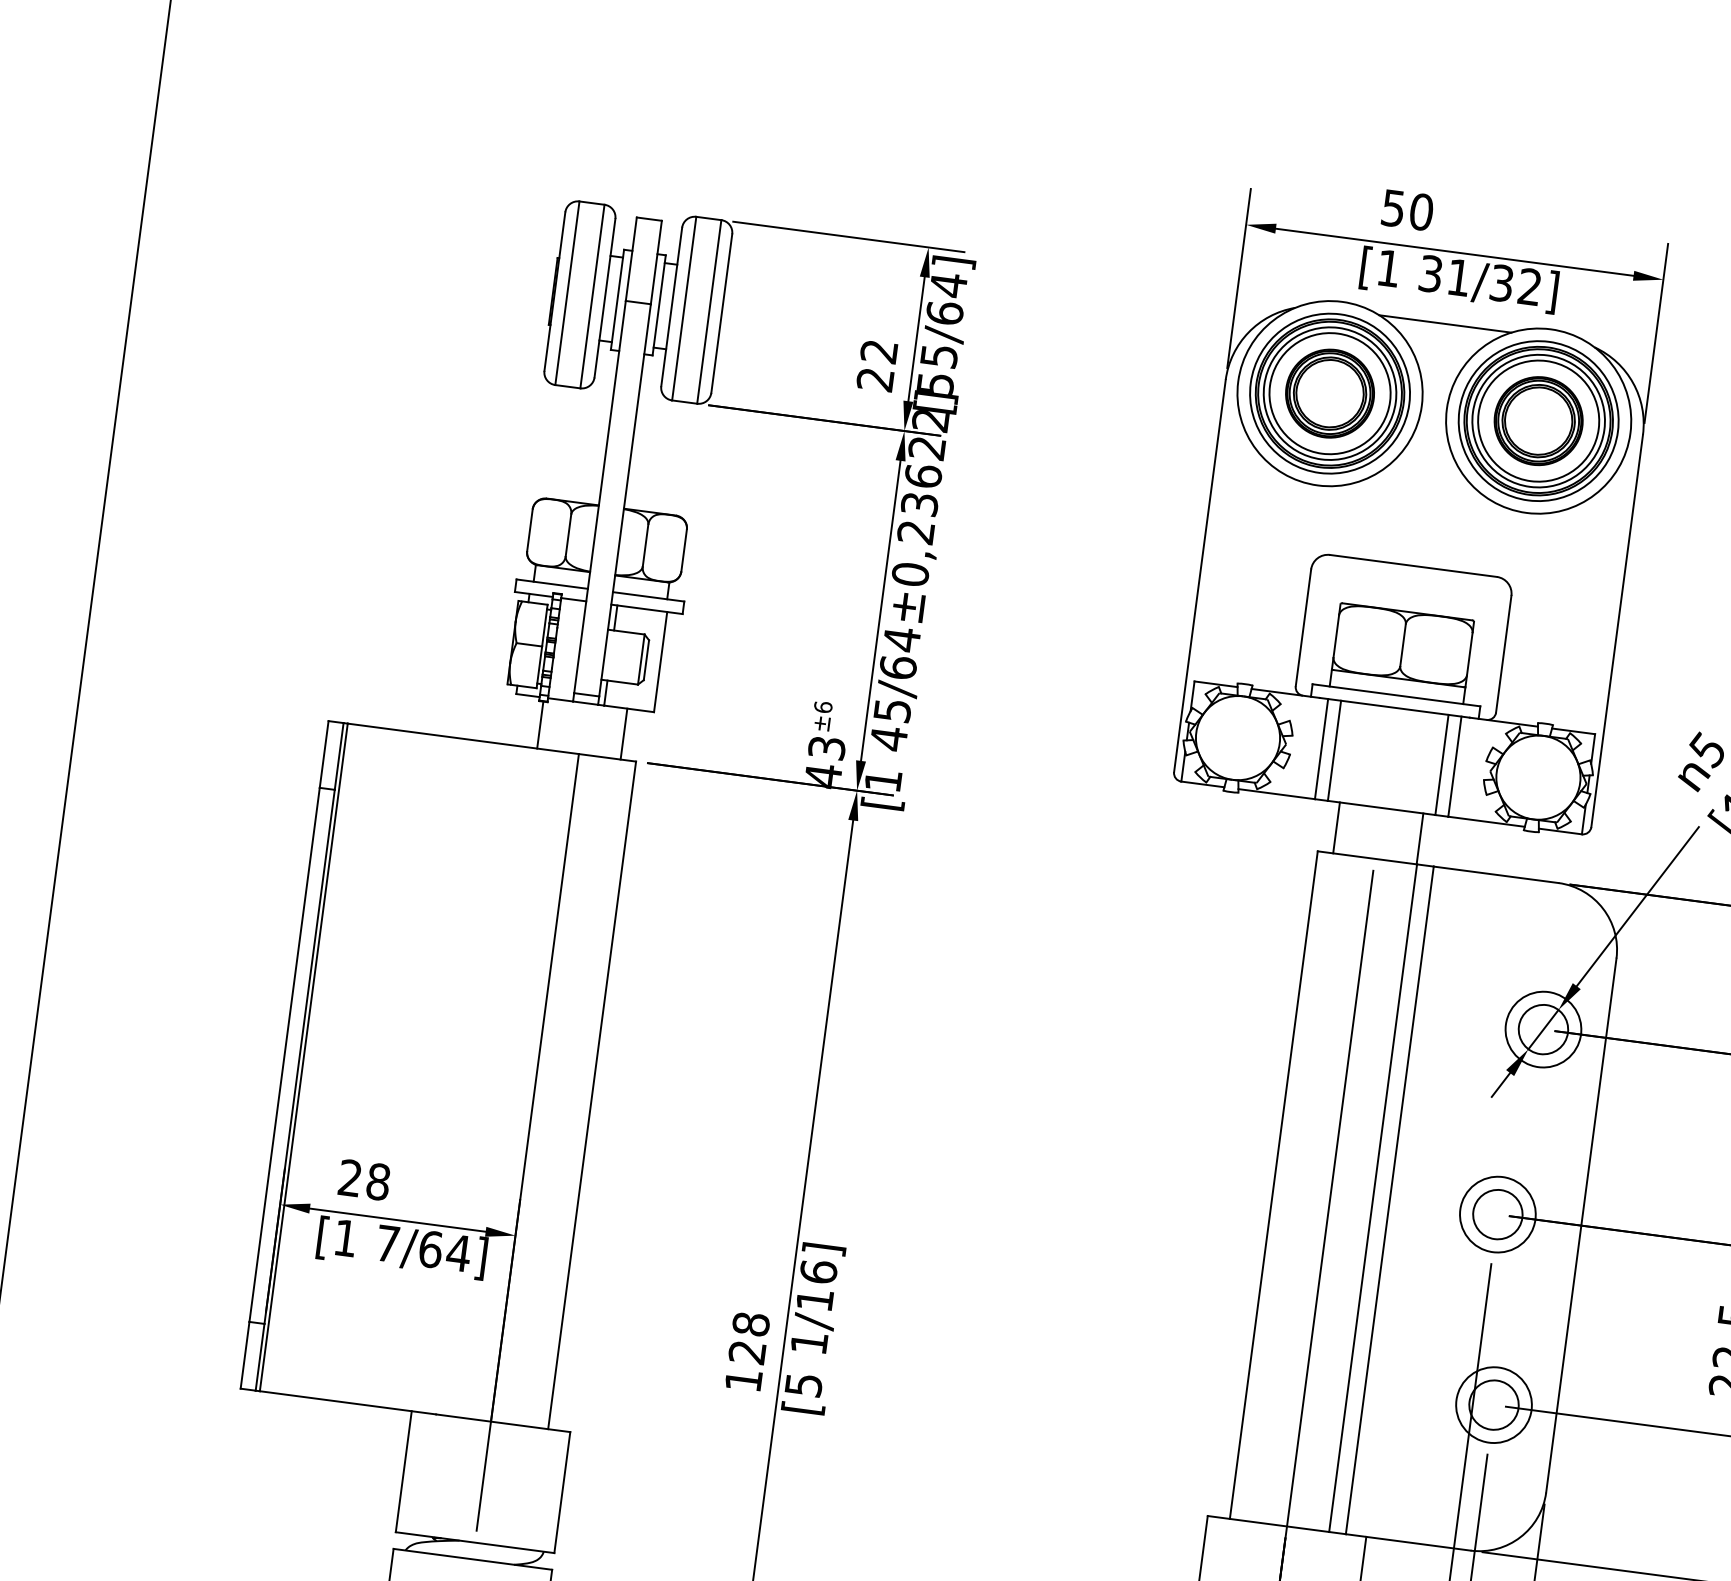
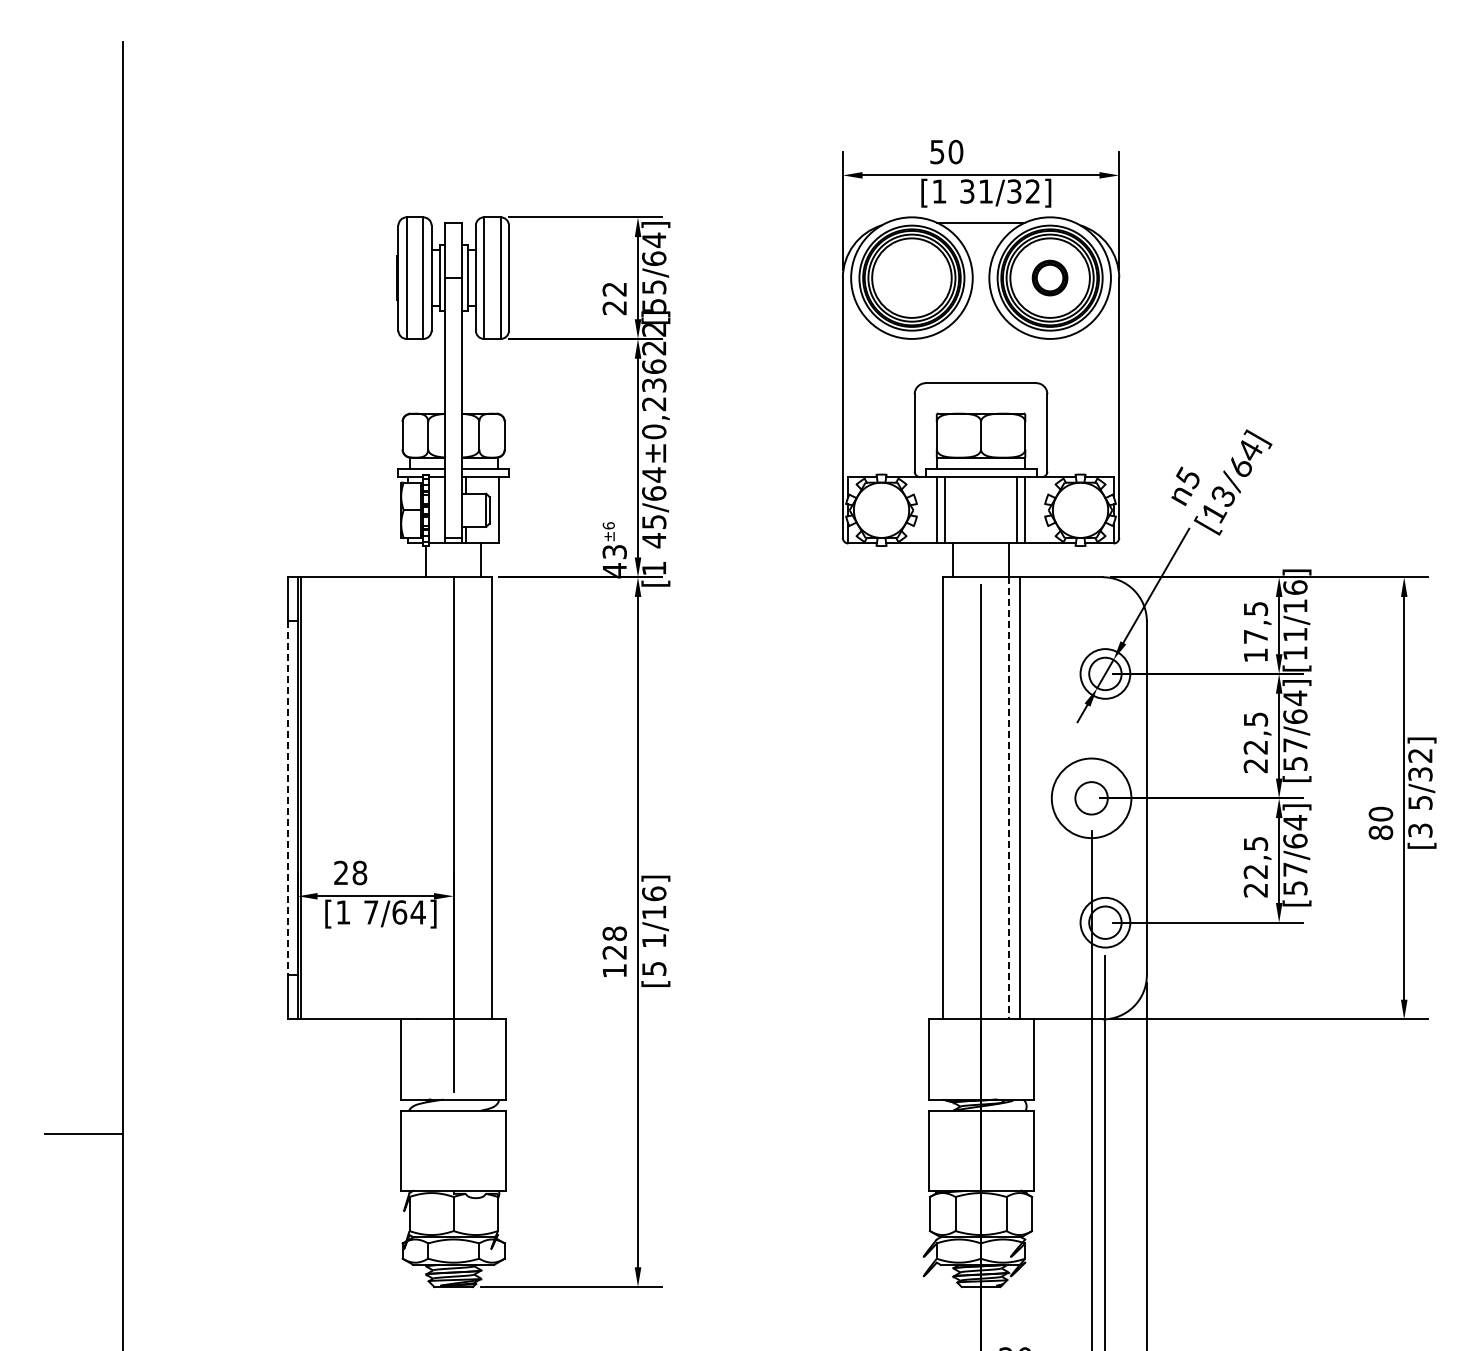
part: (1329, 392) -> (911, 277), removed
part: (1537, 420) -> (1049, 277), size x0.6
line: (283, 1055) -> (287, 798), solid -> dashed
line: (1372, 1198) -> (1008, 798), solid -> dashed
circle: (1497, 1214) -> (1091, 798), size x1.6

